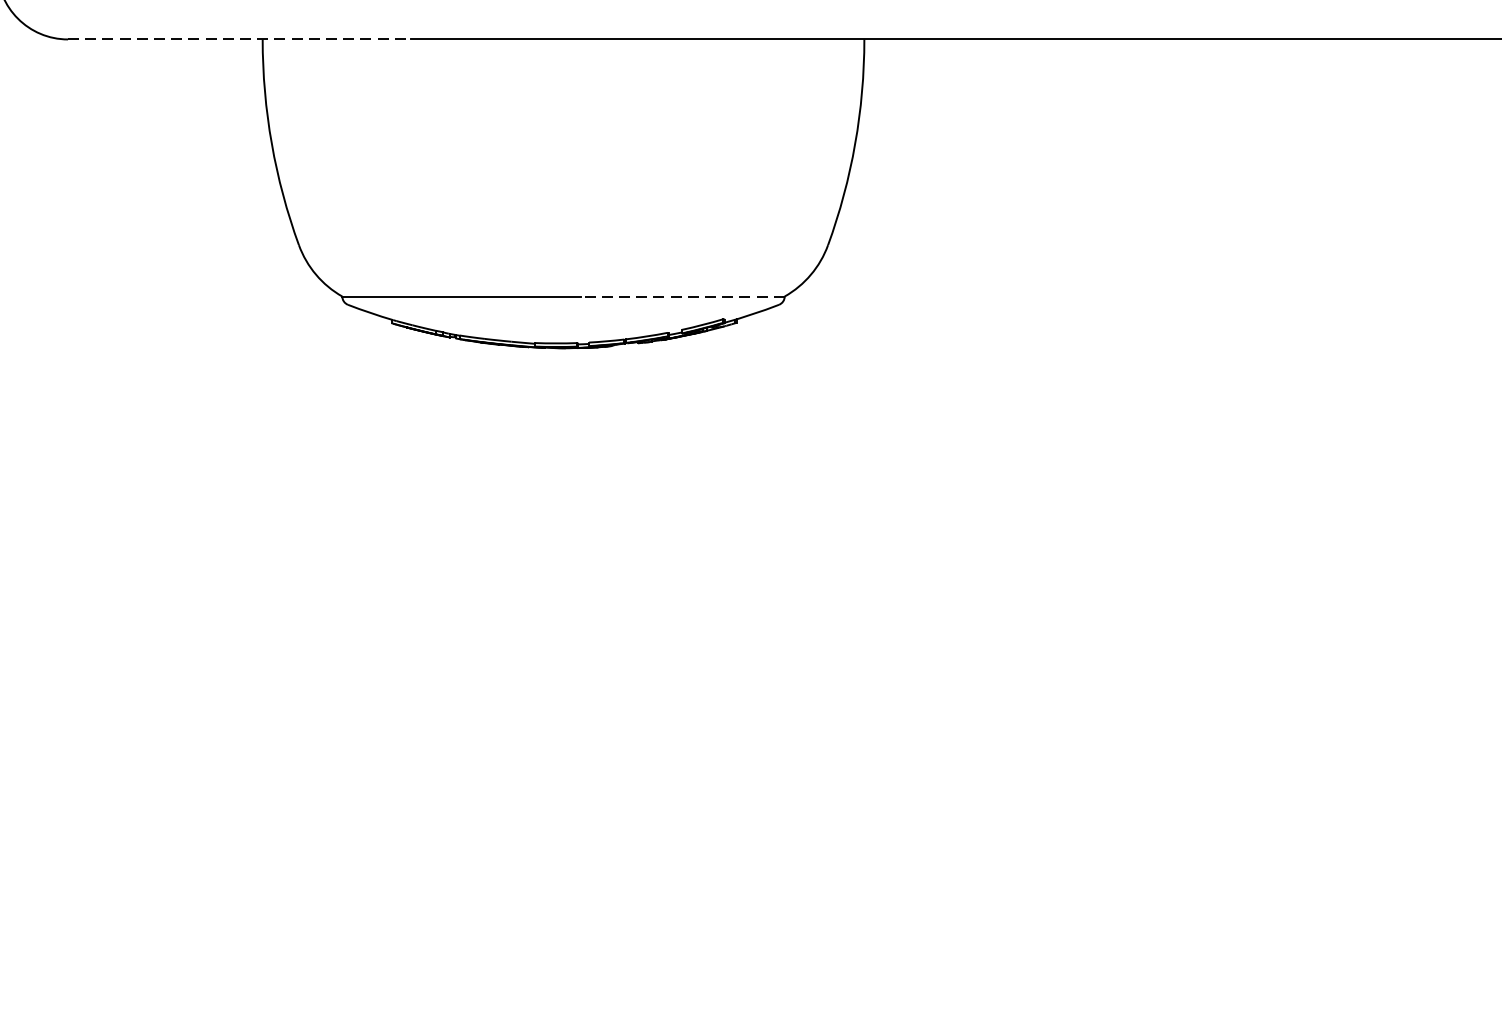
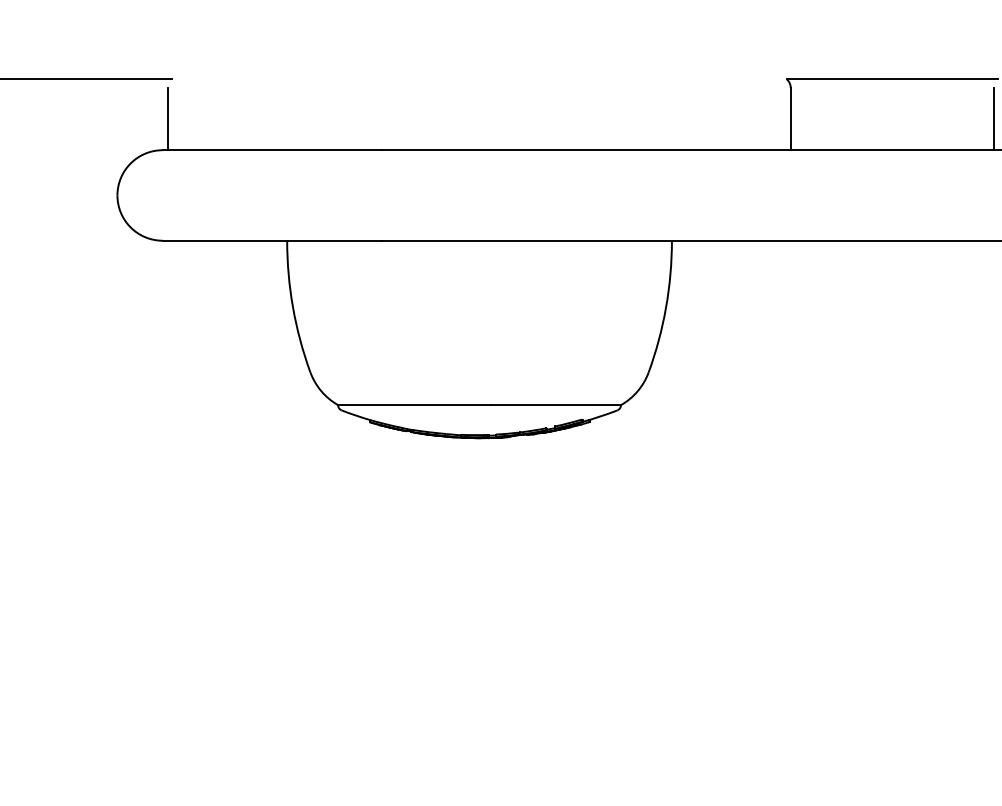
line: (239, 39) -> (272, 240), dashed -> solid
line: (682, 297) -> (555, 405), dashed -> solid

